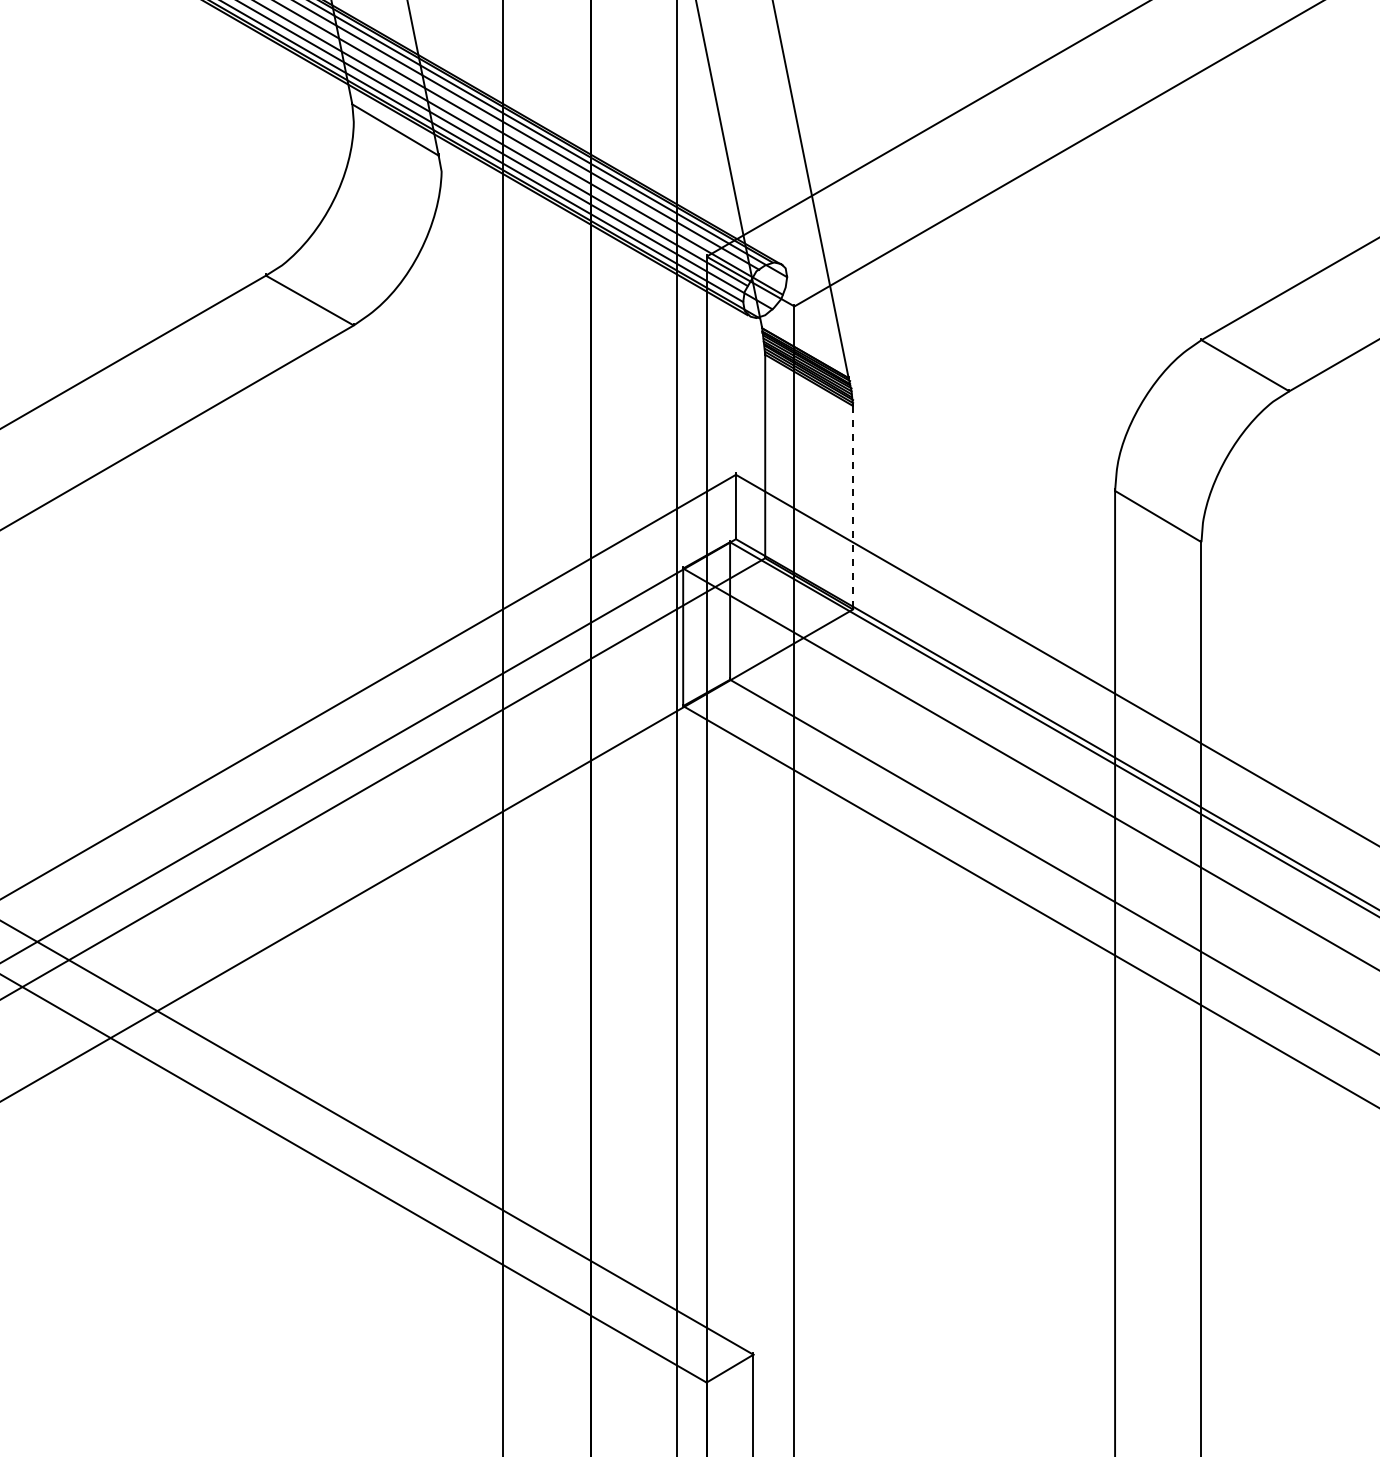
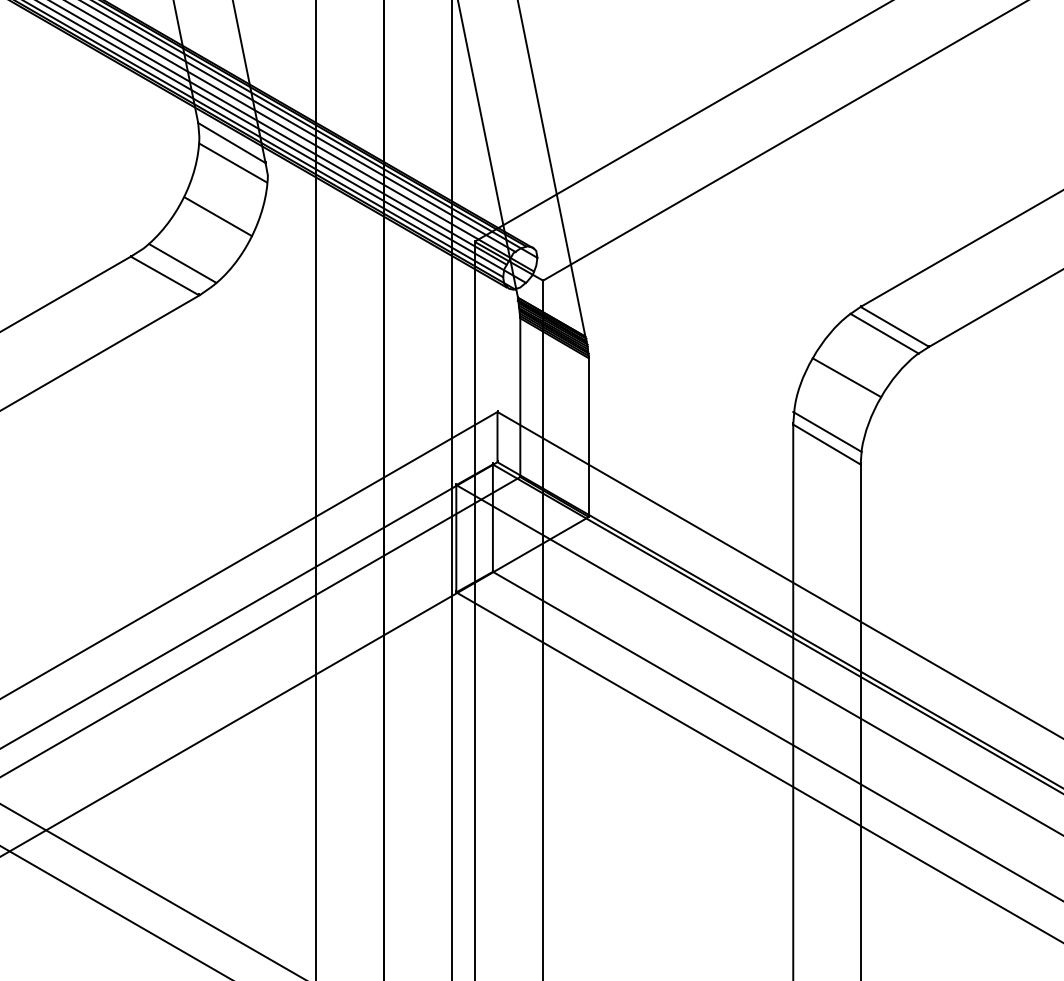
line: (396, 155) -> (232, 162), added
line: (377, 224) -> (217, 216), added
line: (332, 284) -> (182, 263), added
line: (1232, 374) -> (884, 333), added
line: (1183, 430) -> (846, 377), added
line: (1158, 500) -> (827, 432), added
line: (853, 507) -> (589, 437), dashed -> solid

